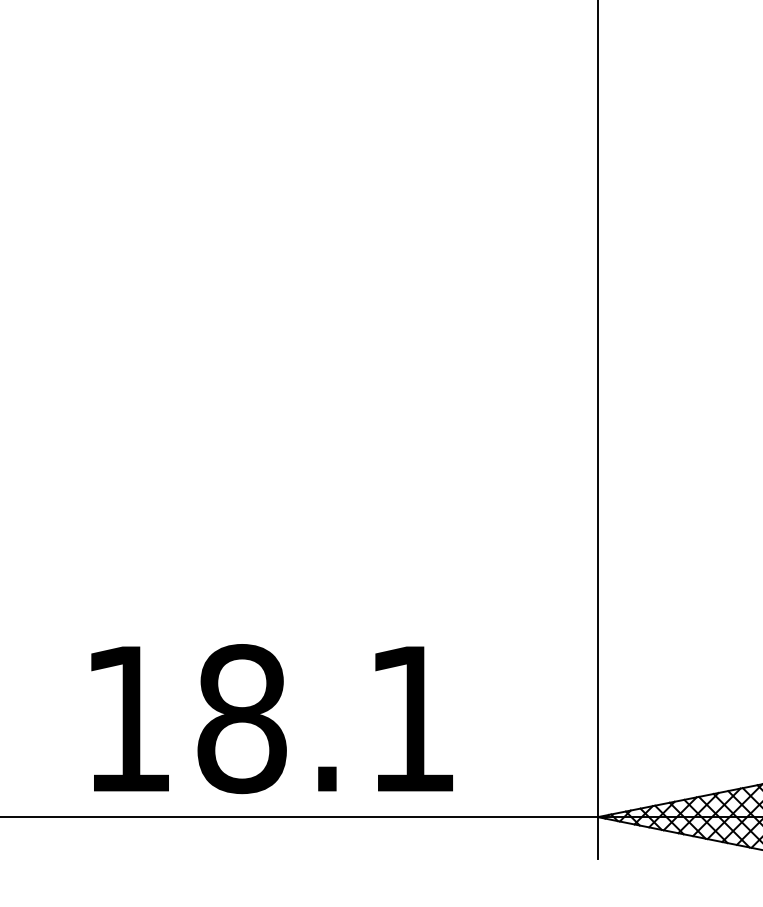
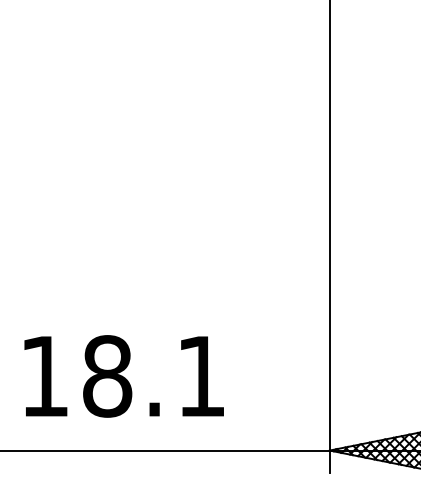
text: (270, 719) -> (123, 376), moved

